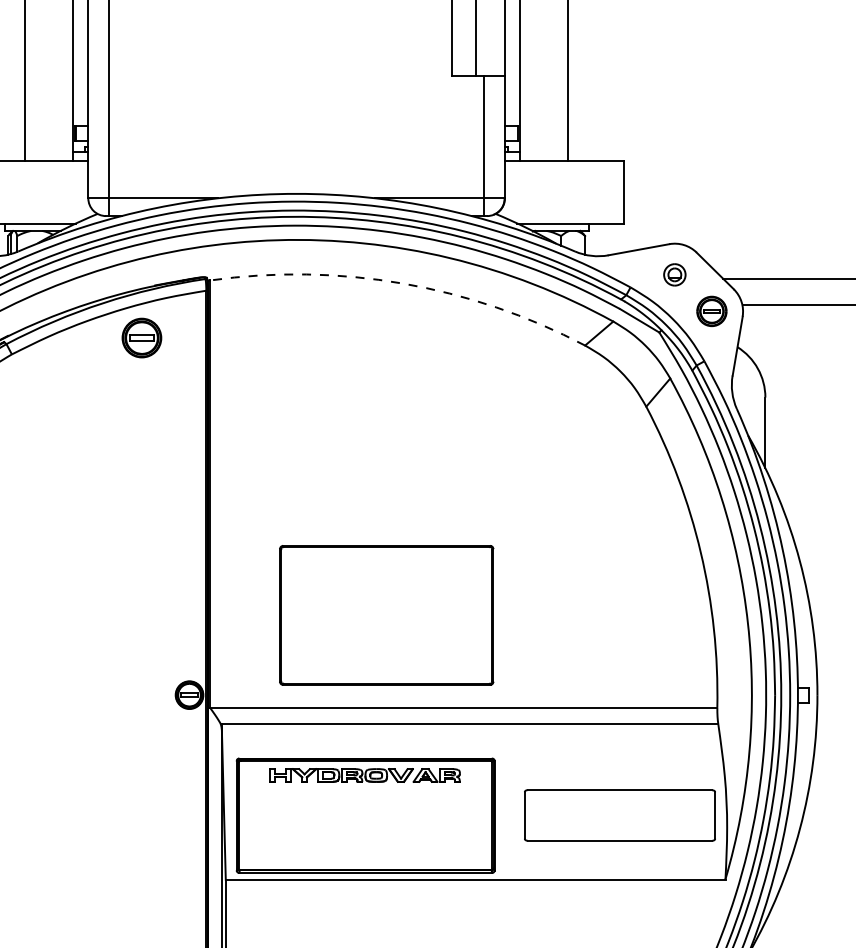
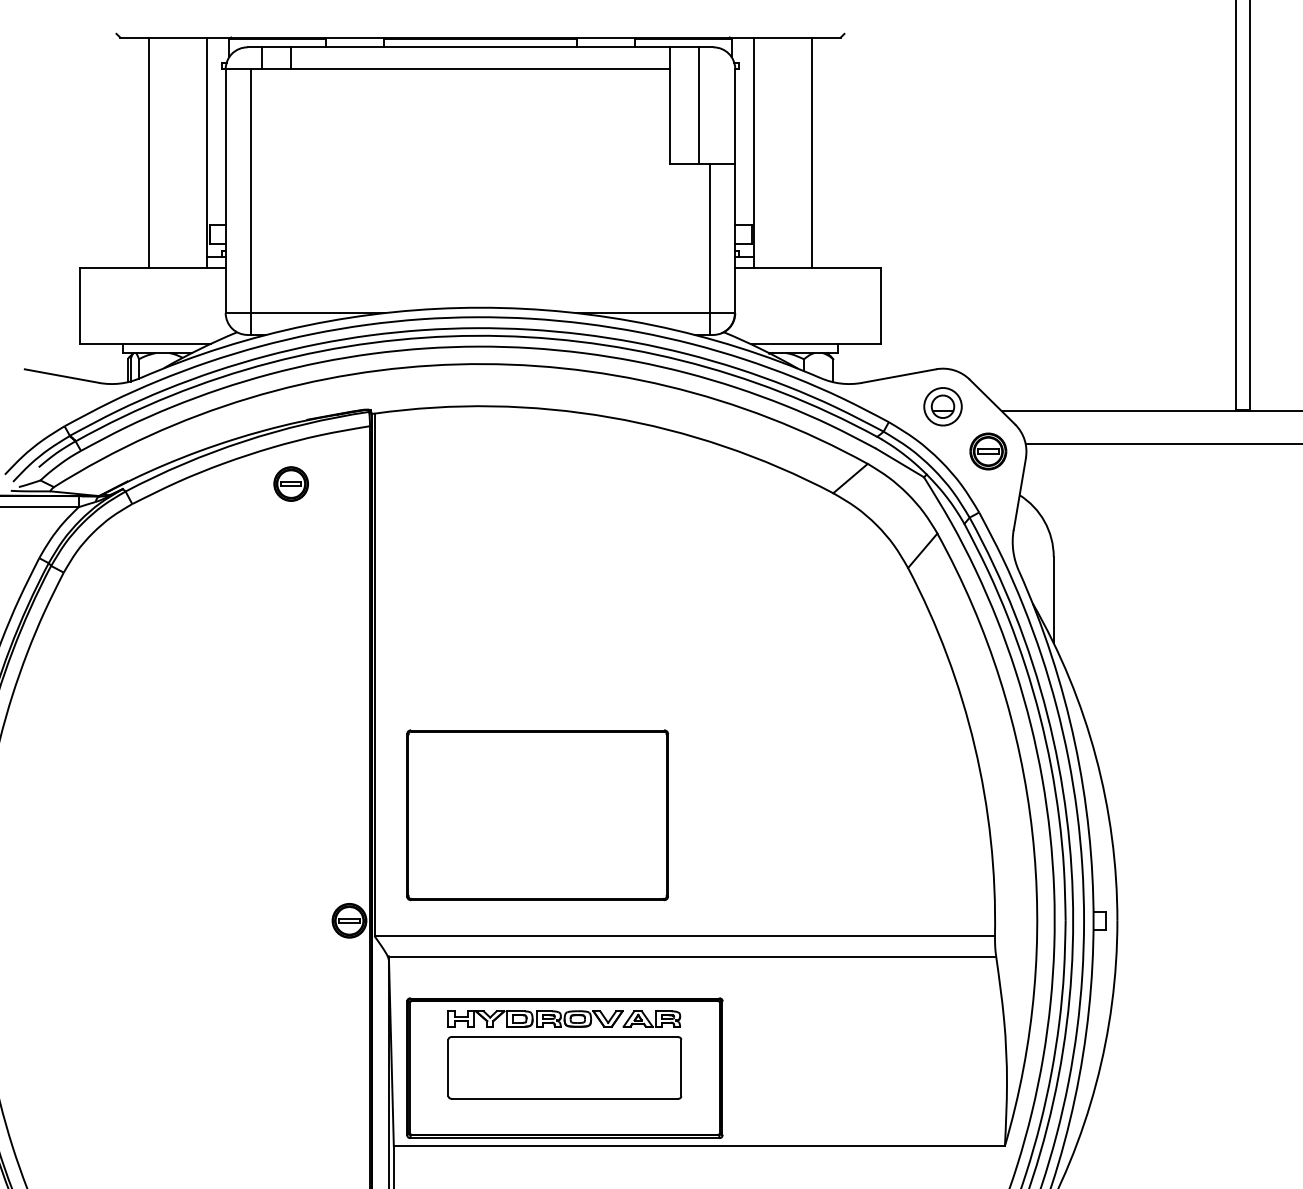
part: (674, 274) -> (942, 406), size x1.43
arc: (402, 283) -> (610, 417), dashed -> solid
part: (141, 337) -> (290, 483), size x0.71
part: (386, 615) -> (537, 815), moved
part: (619, 815) -> (564, 1067), moved

